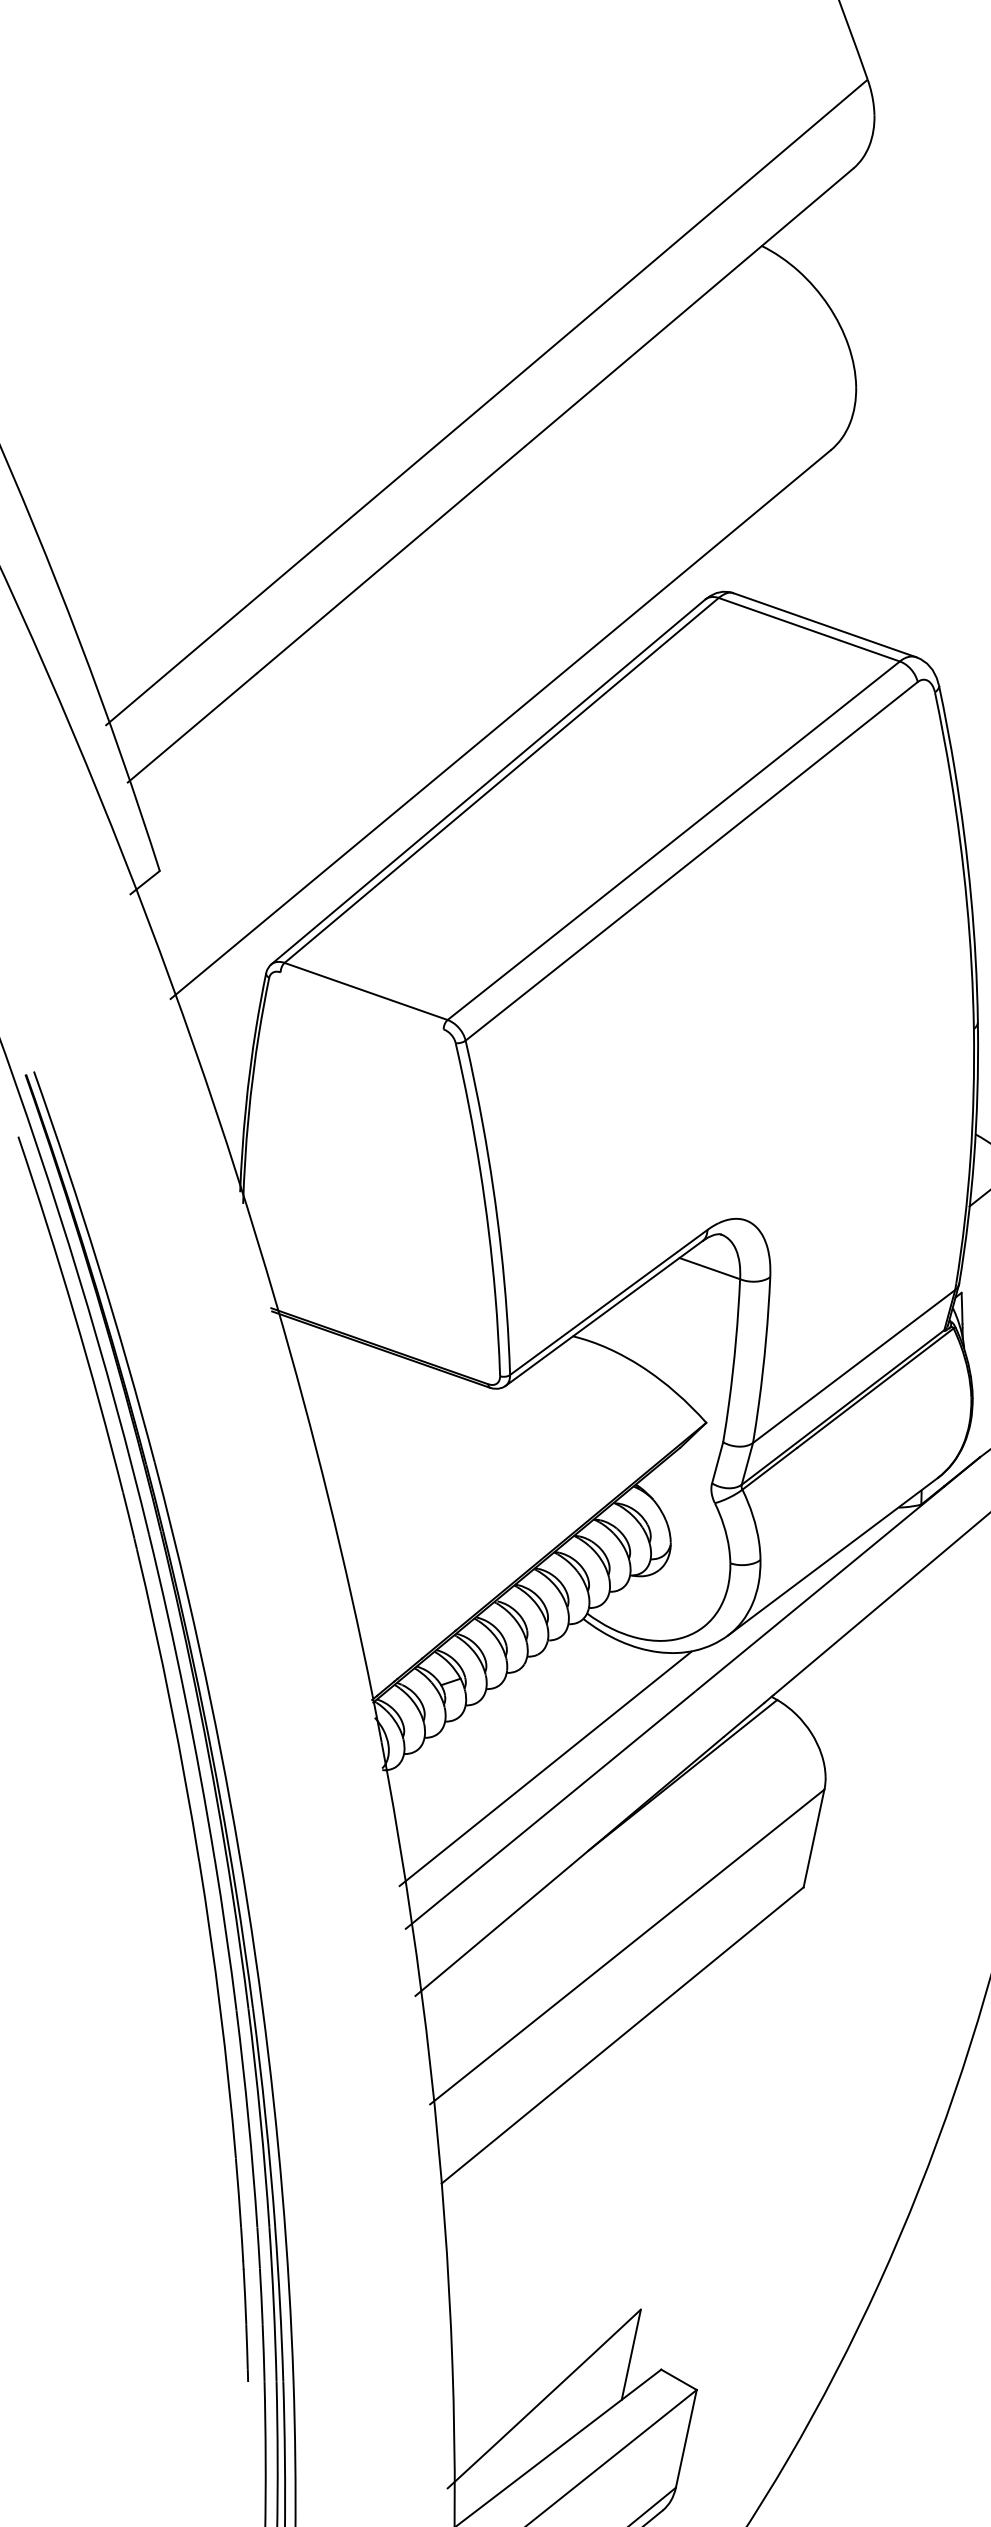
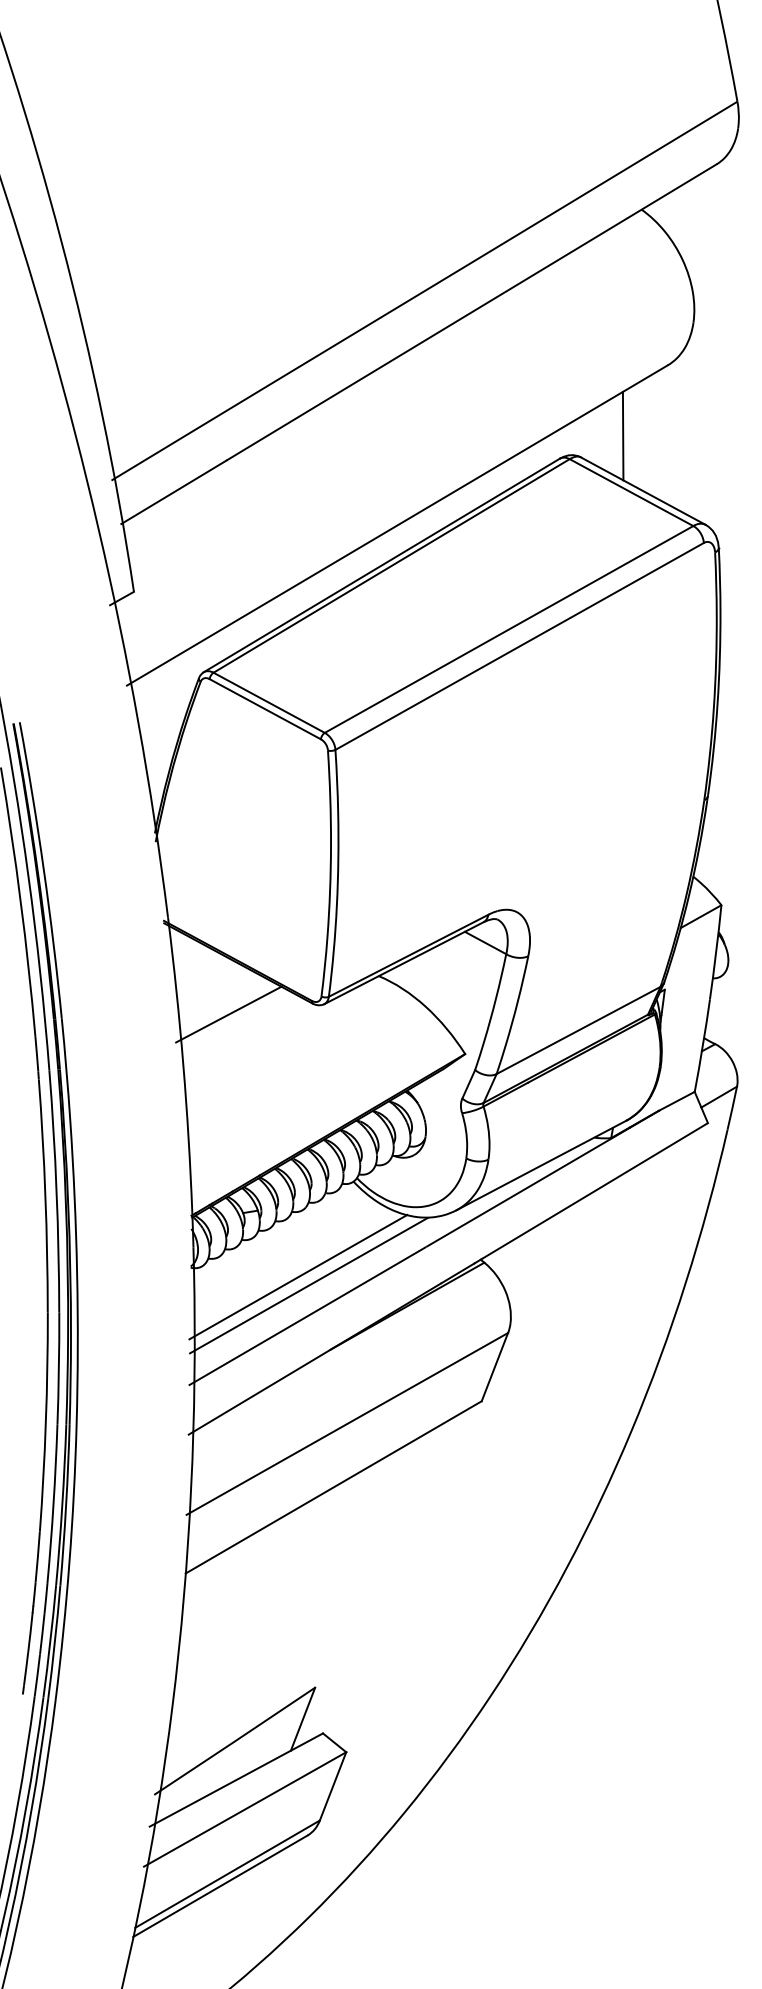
line: (784, 554) -> (622, 435), added
line: (361, 1001) -> (264, 709), added
line: (378, 1420) -> (228, 1014), added
line: (529, 1758) -> (298, 1276), added

